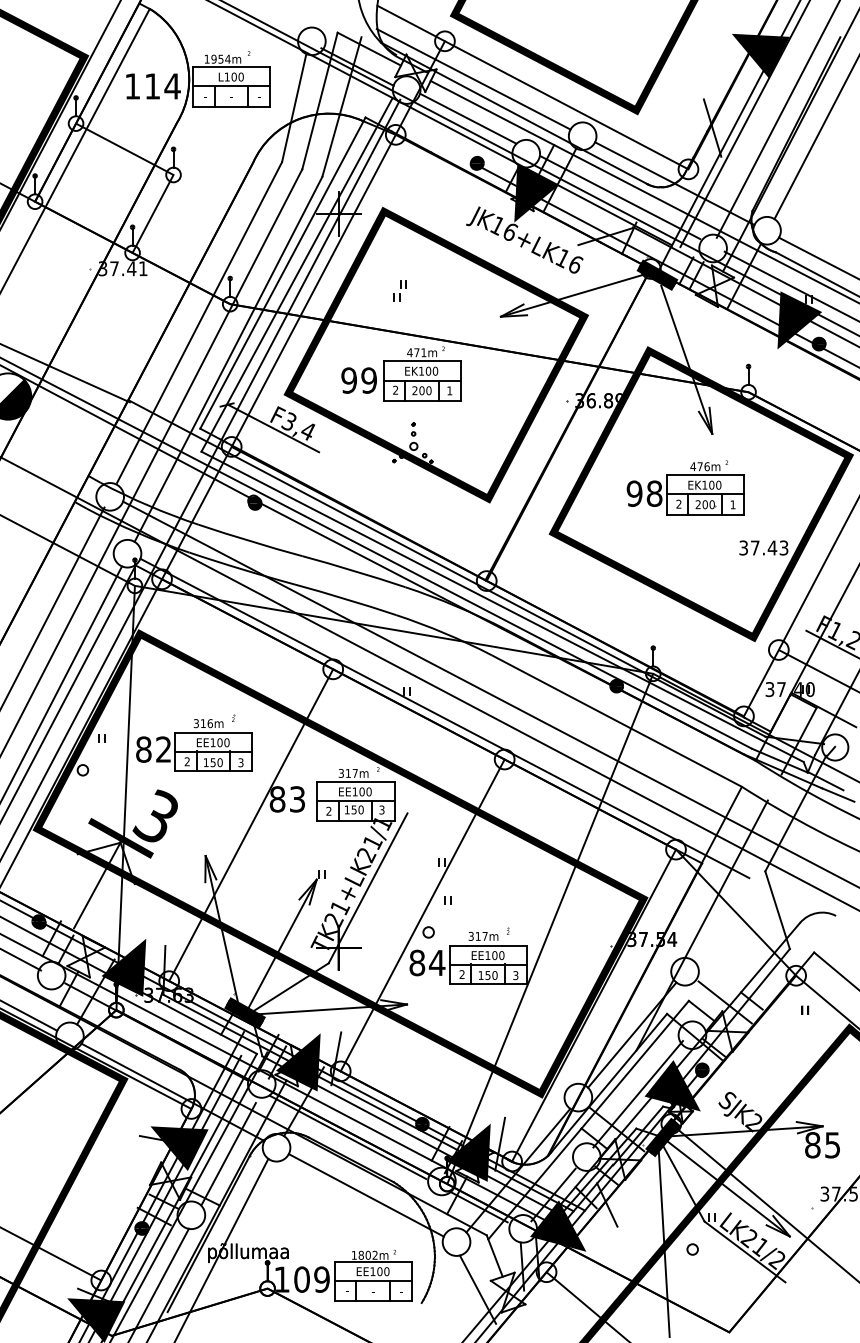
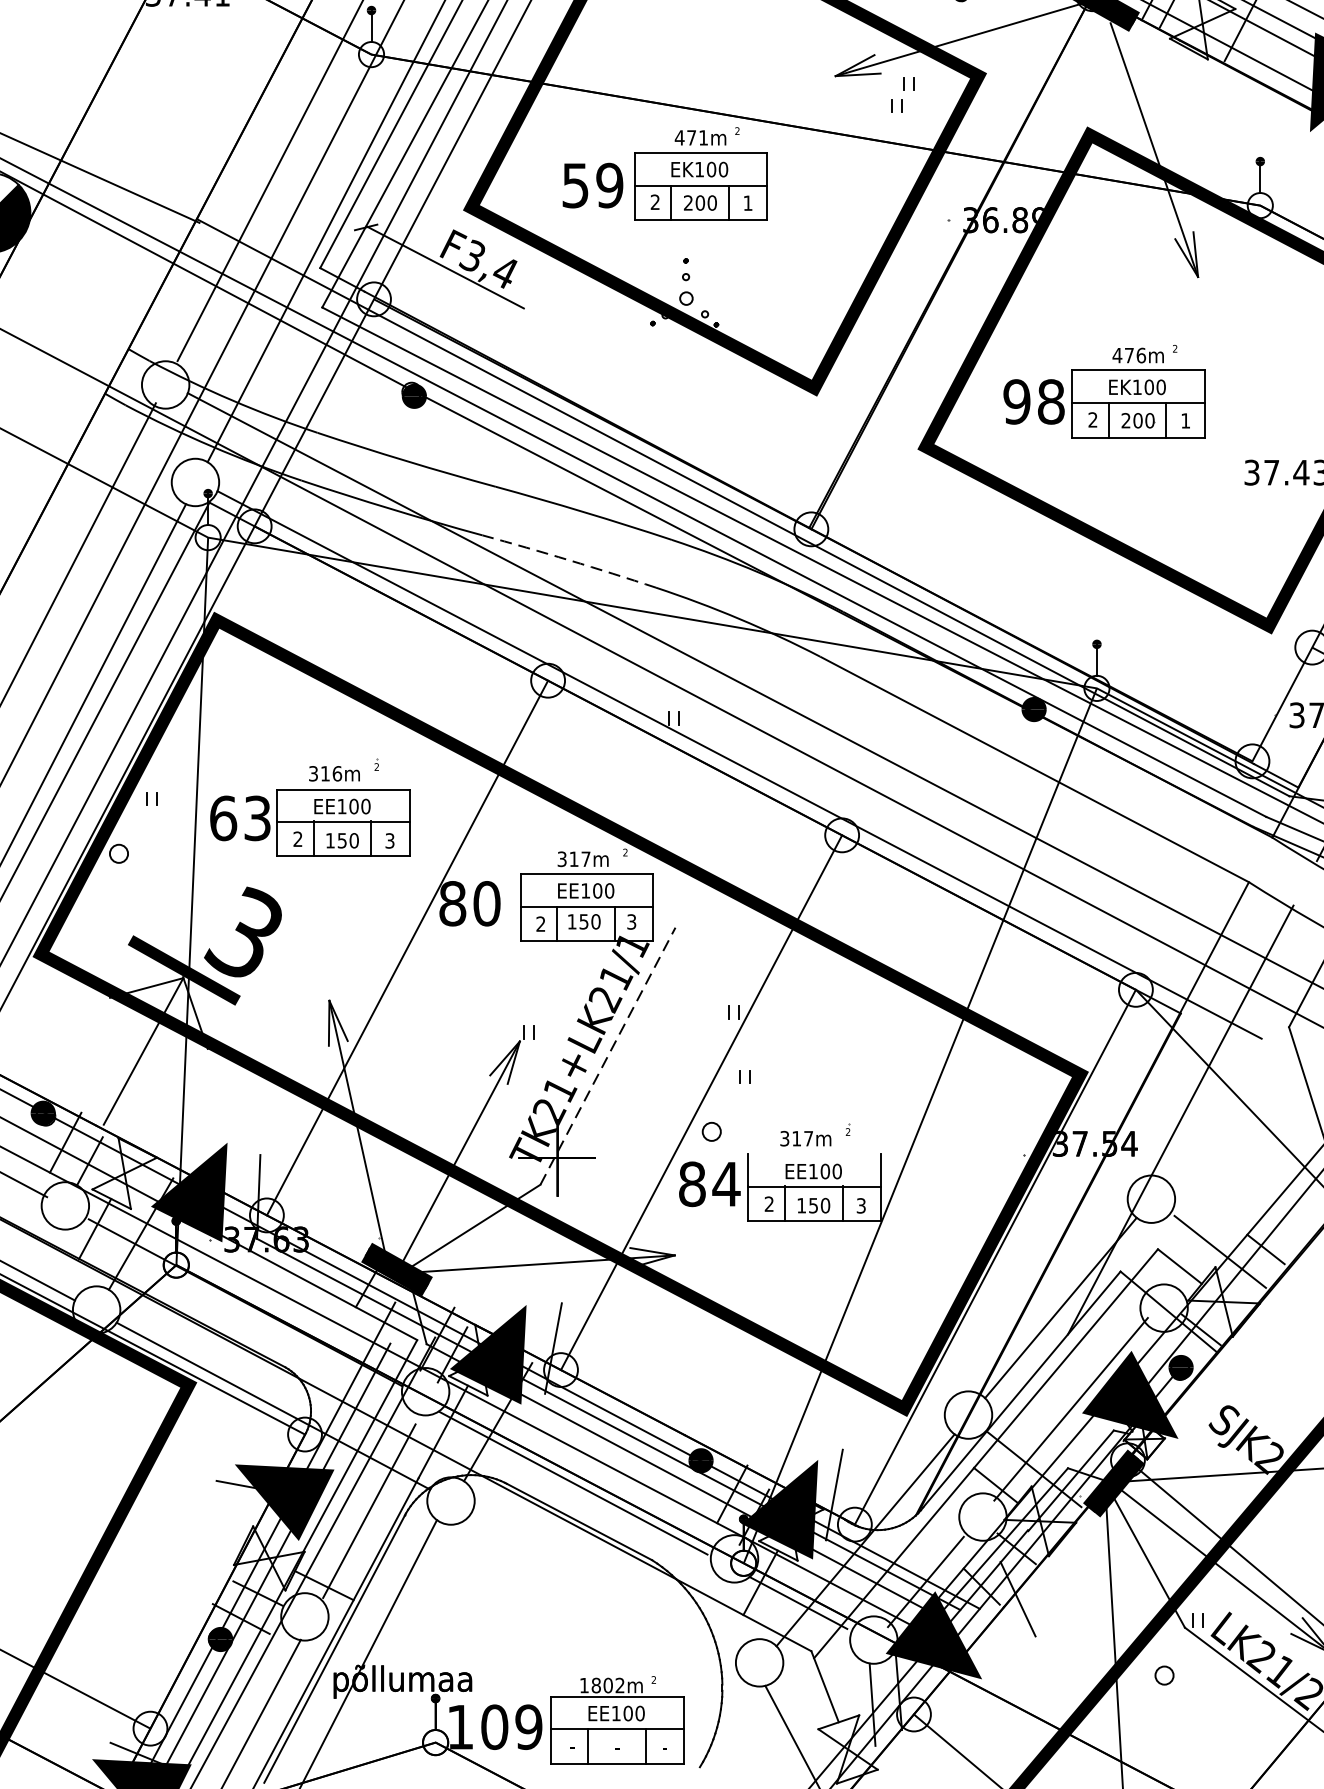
part: (399, 290) -> (901, 94), moved
text: (348, 380) -> (574, 185), 99 -> 59
part: (685, 487) -> (1104, 391), moved
arc: (345, 599) -> (569, 560), solid -> dashed
text: (153, 749) -> (239, 818), 82 -> 63
text: (297, 799) -> (486, 903), 83 -> 80
line: (368, 888) -> (608, 1056), solid -> dashed
line: (488, 945) -> (814, 1154), removed
line: (365, 1195) -> (603, 1582), removed

